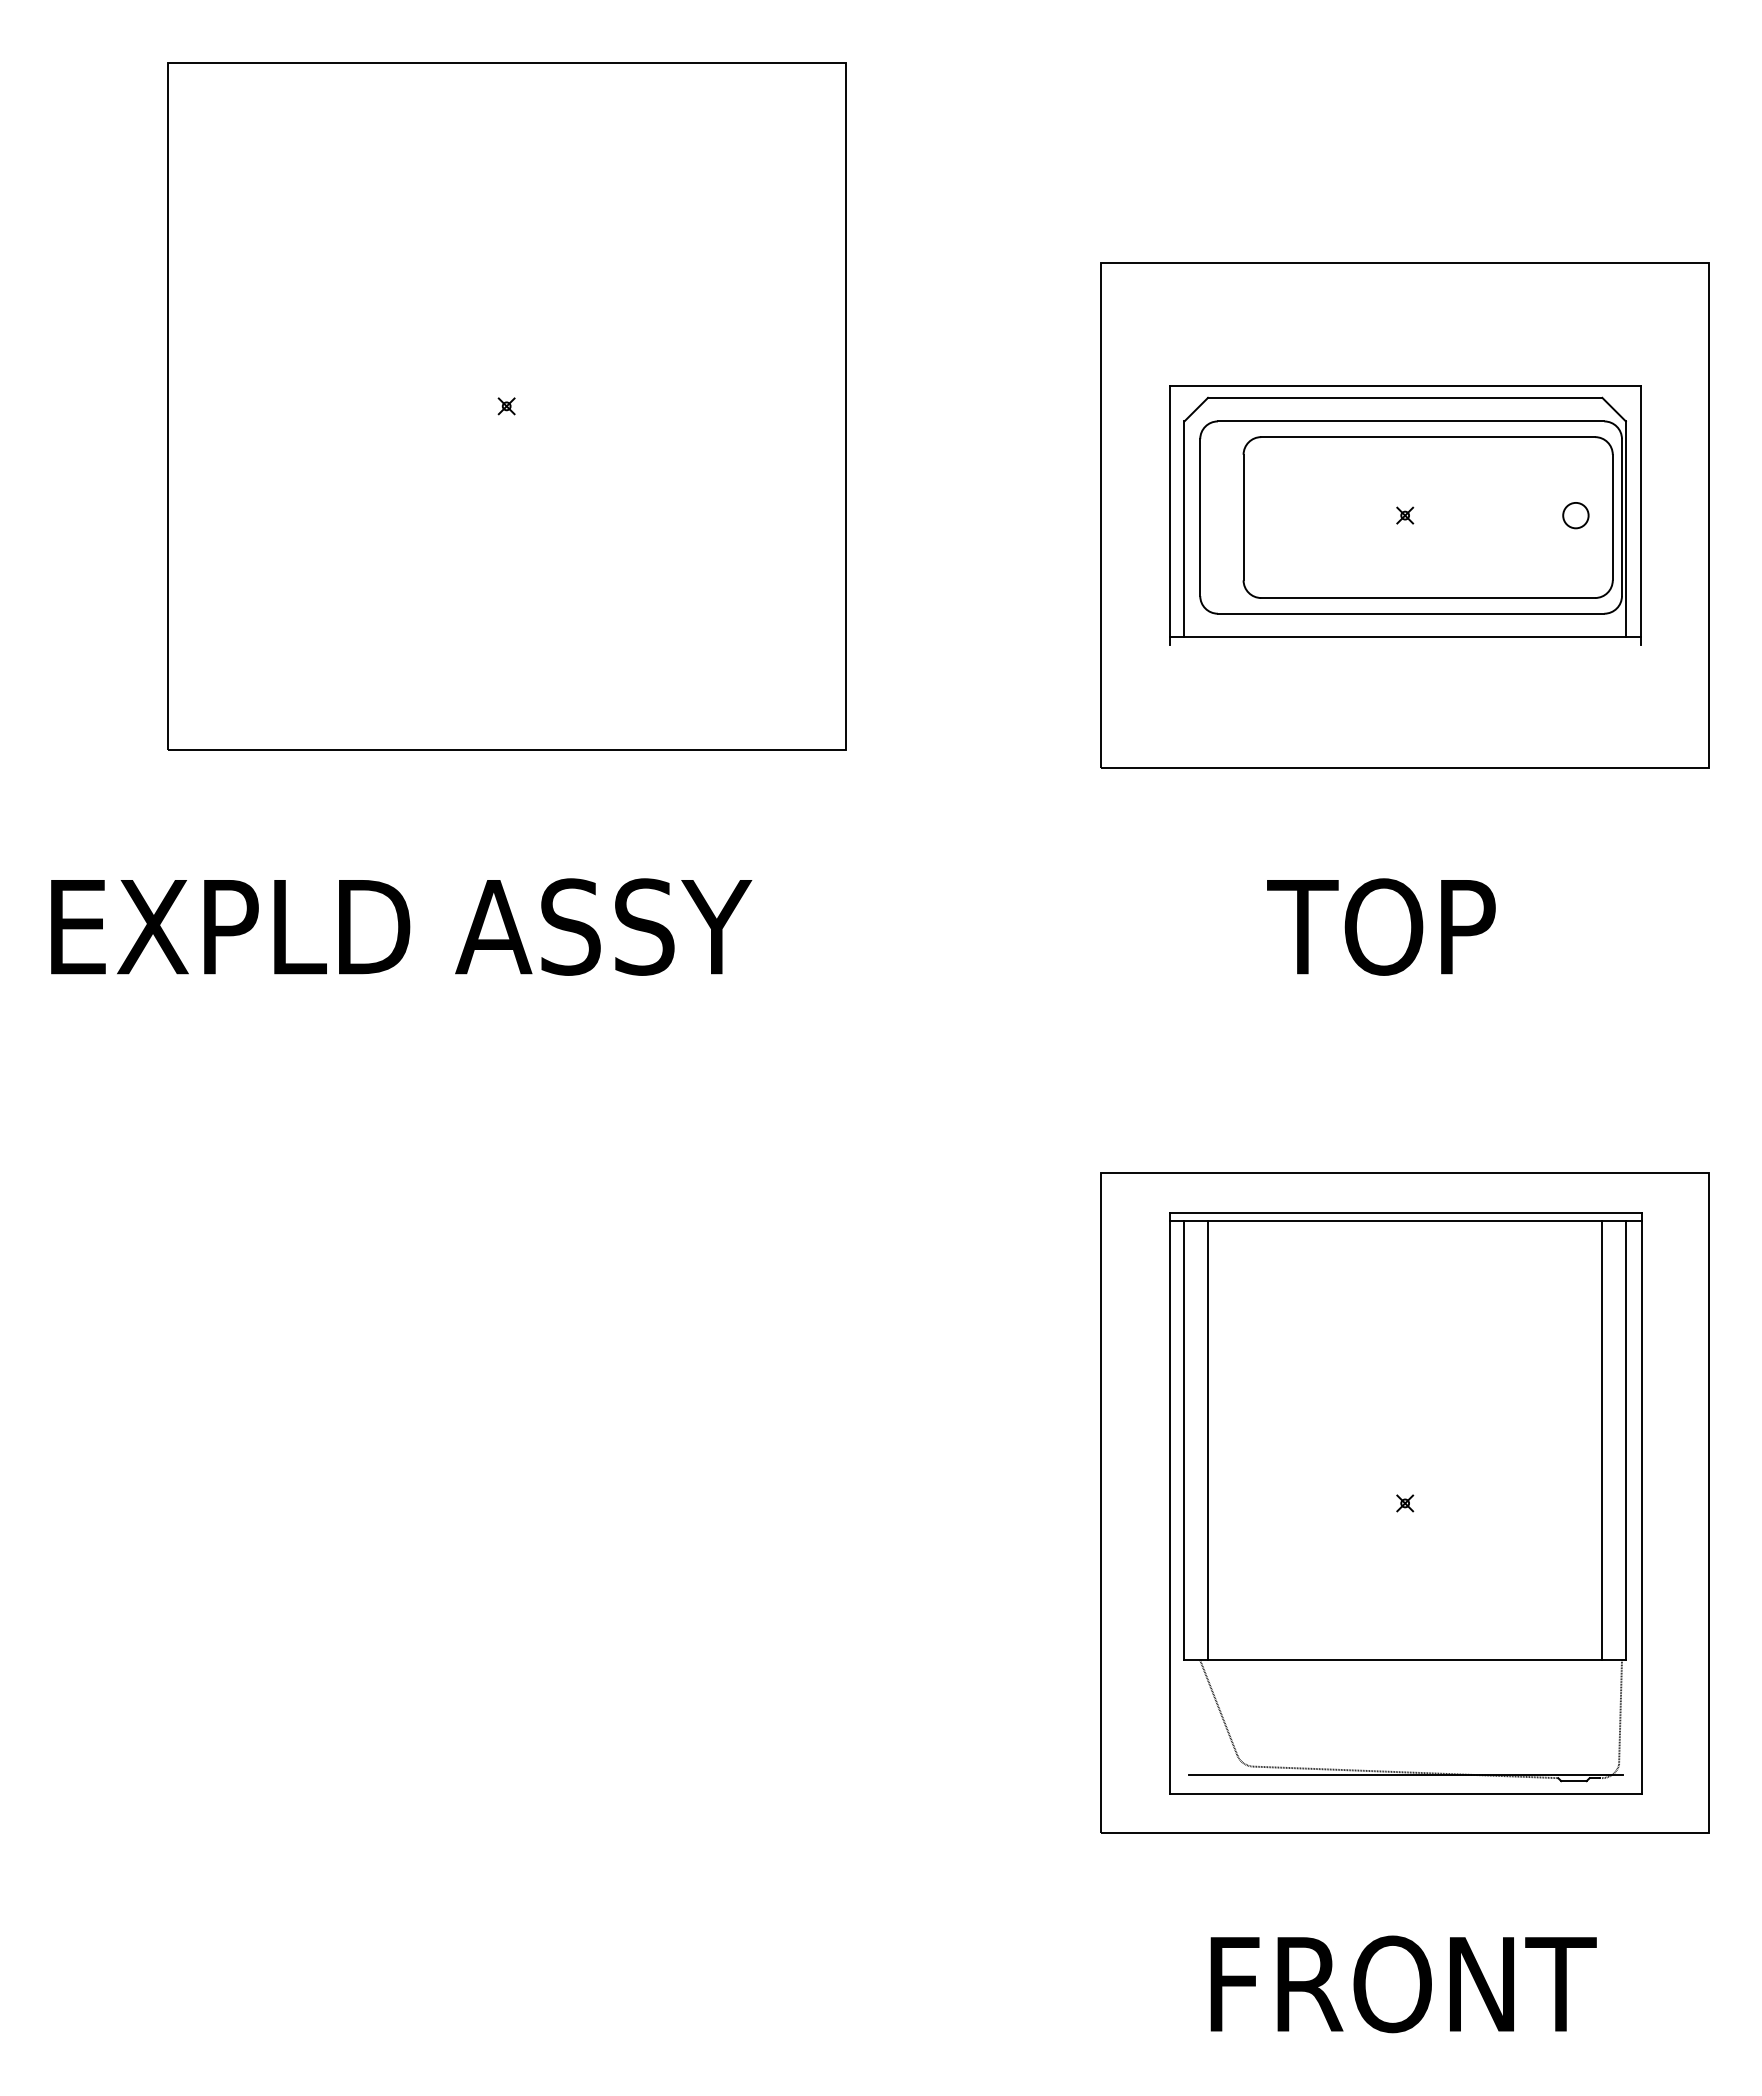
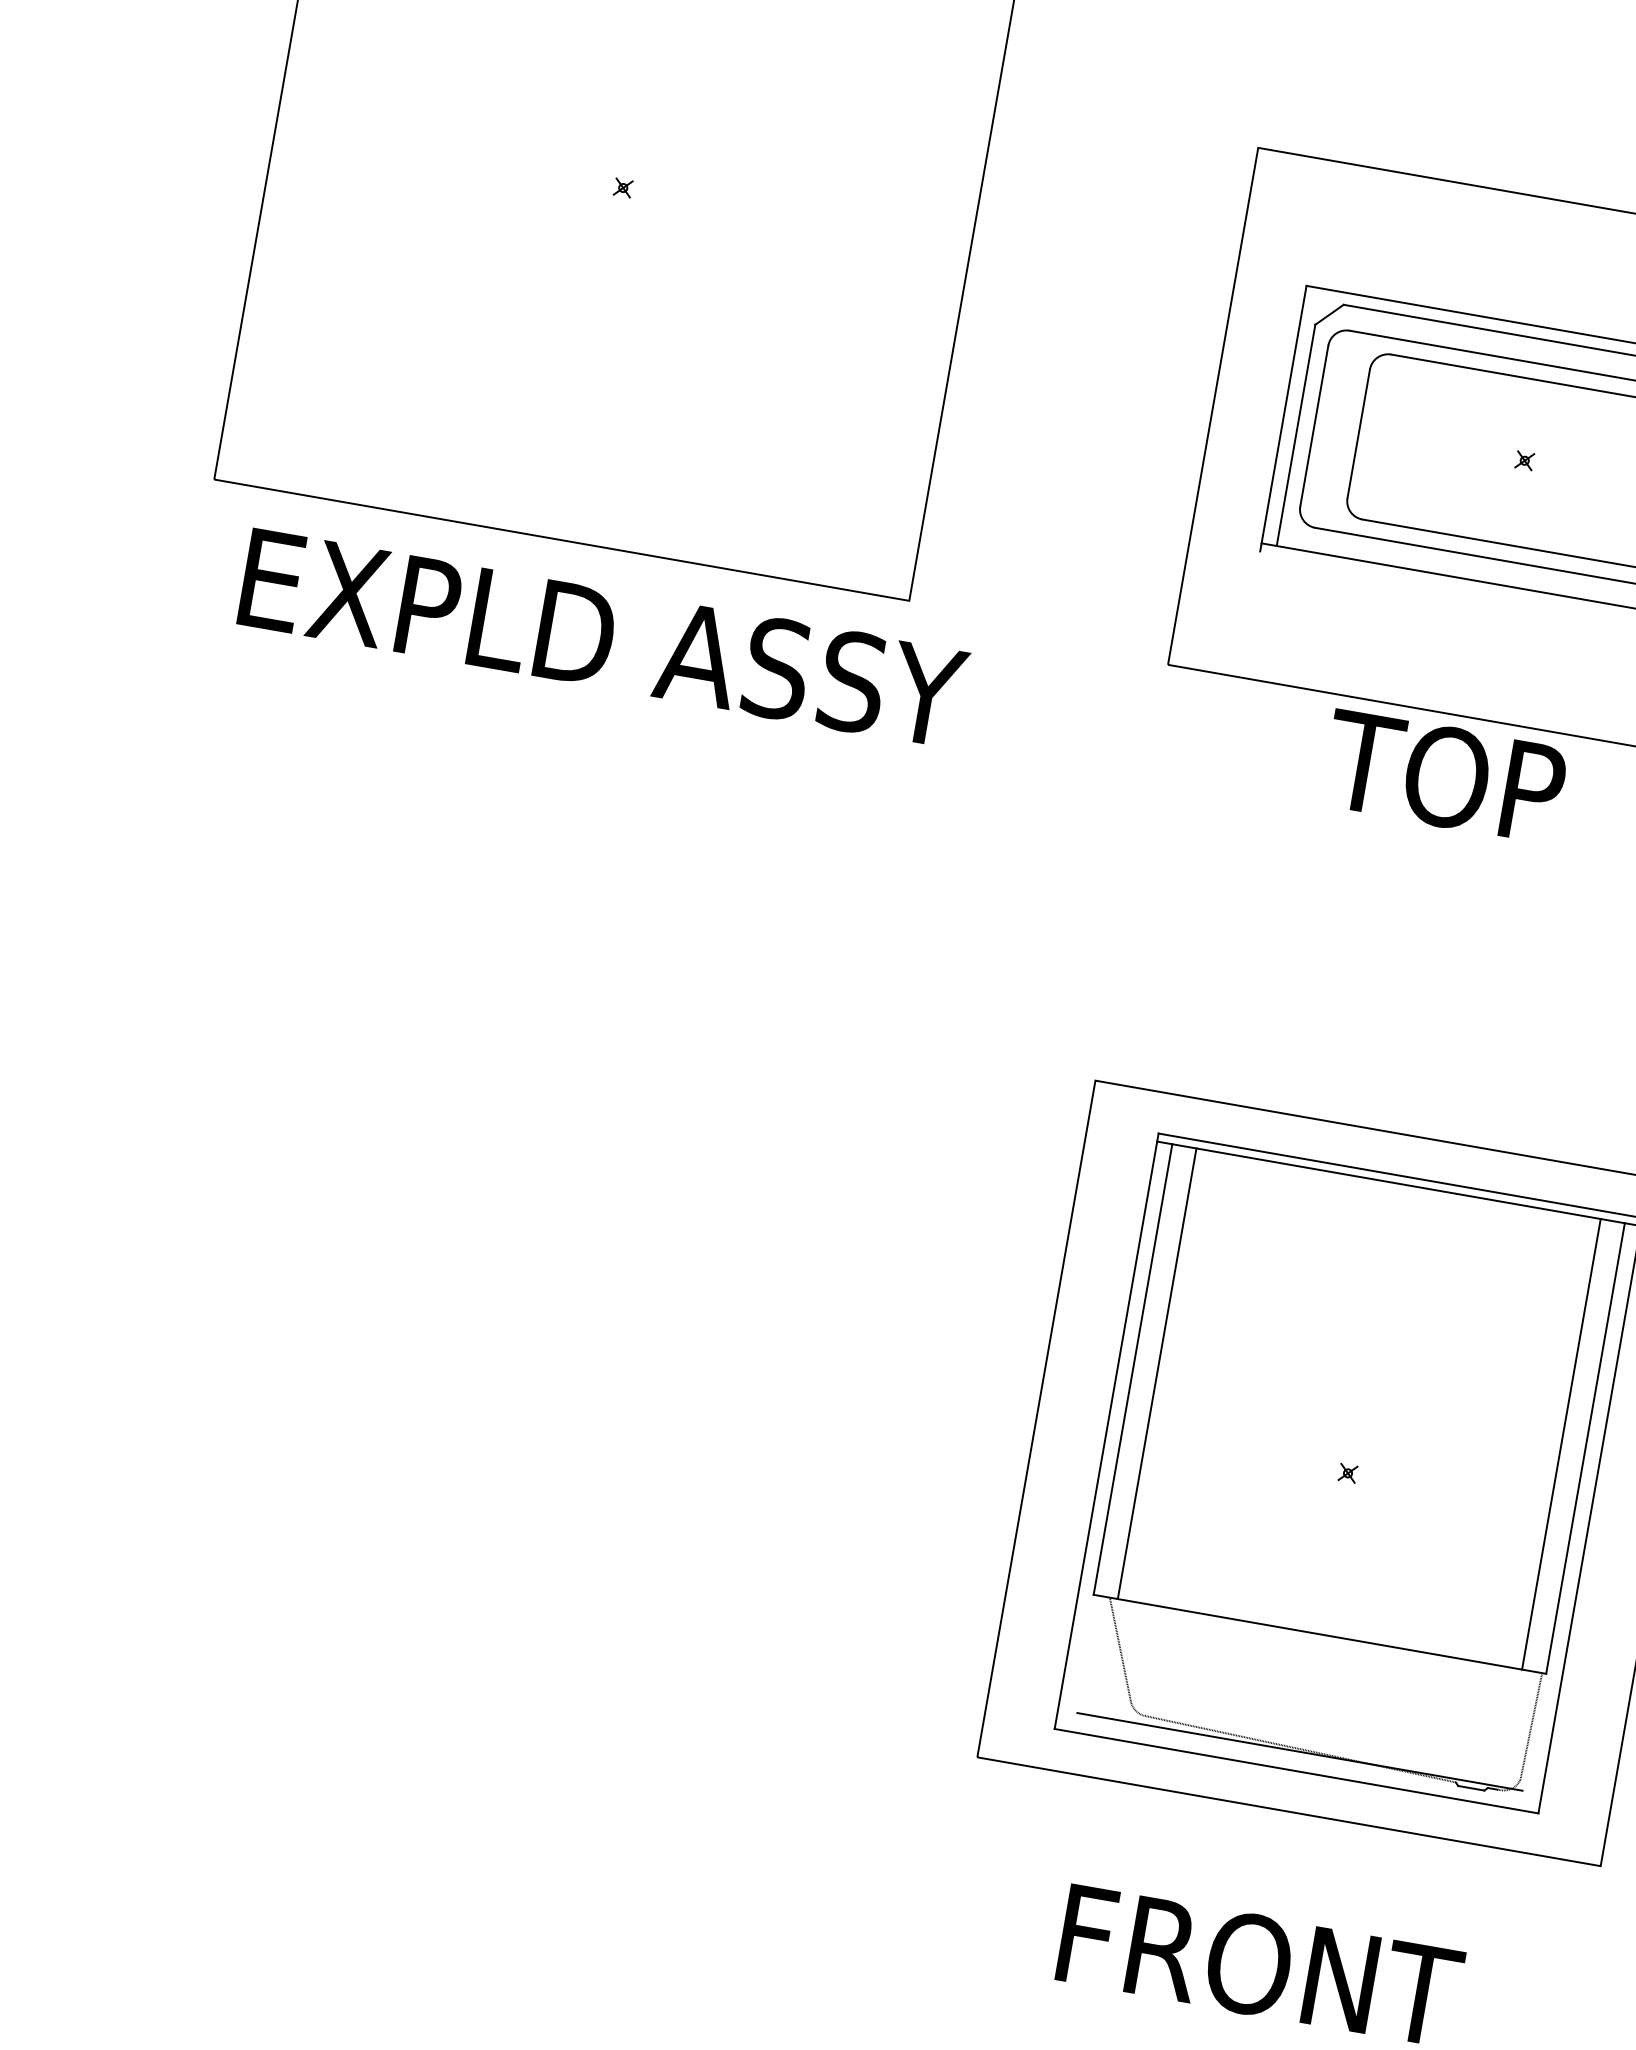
text: (401, 926) -> (603, 637), moved
text: (1381, 926) -> (1444, 776), moved

